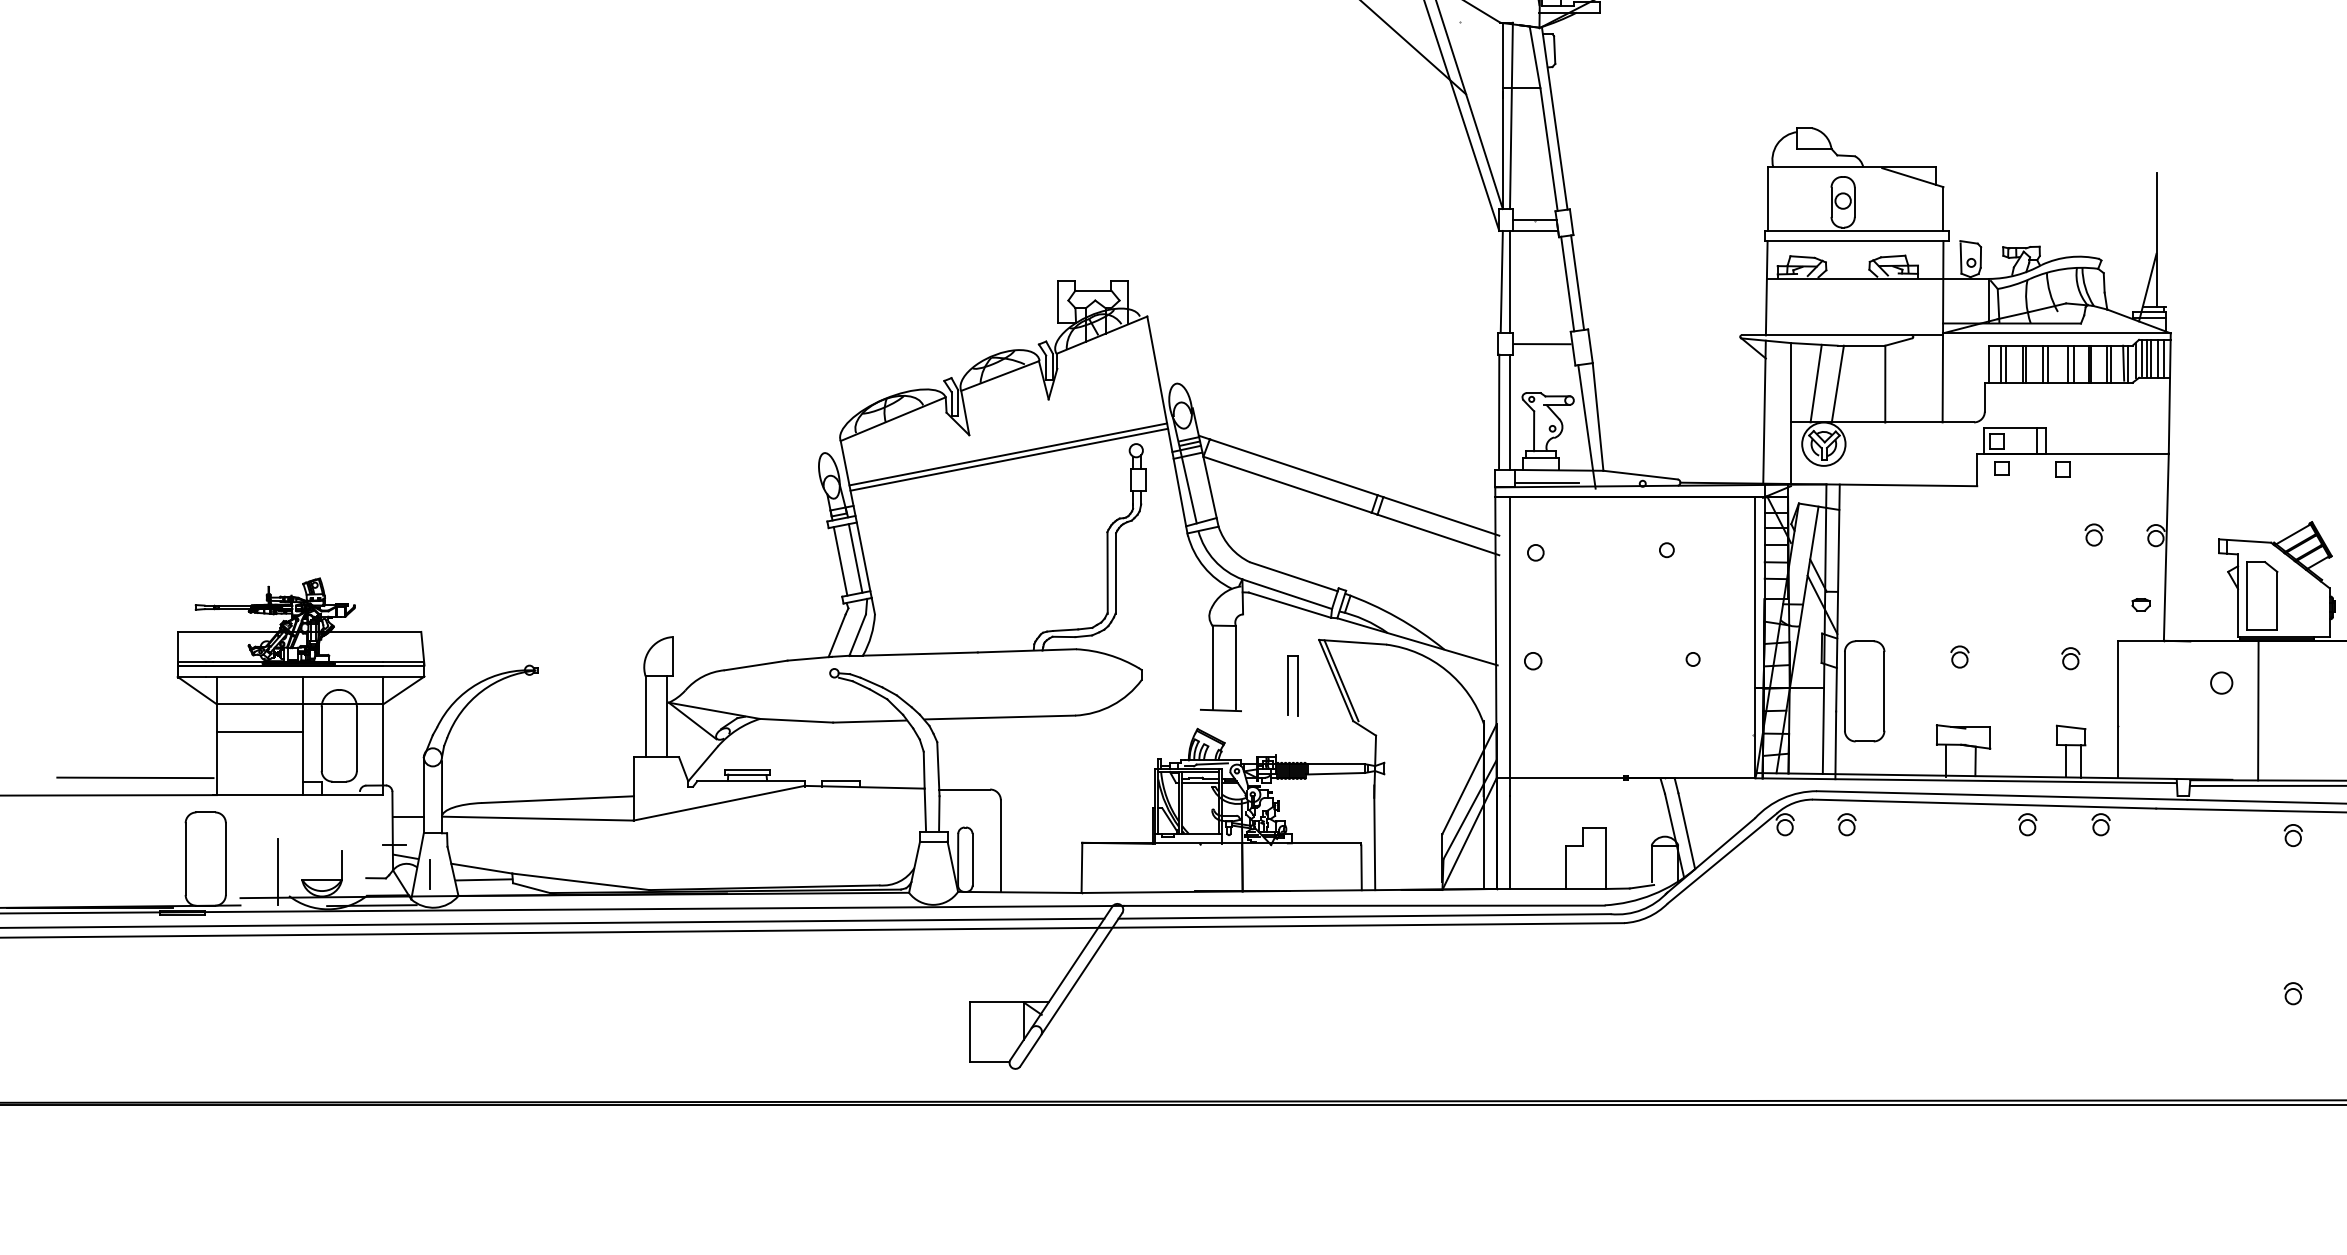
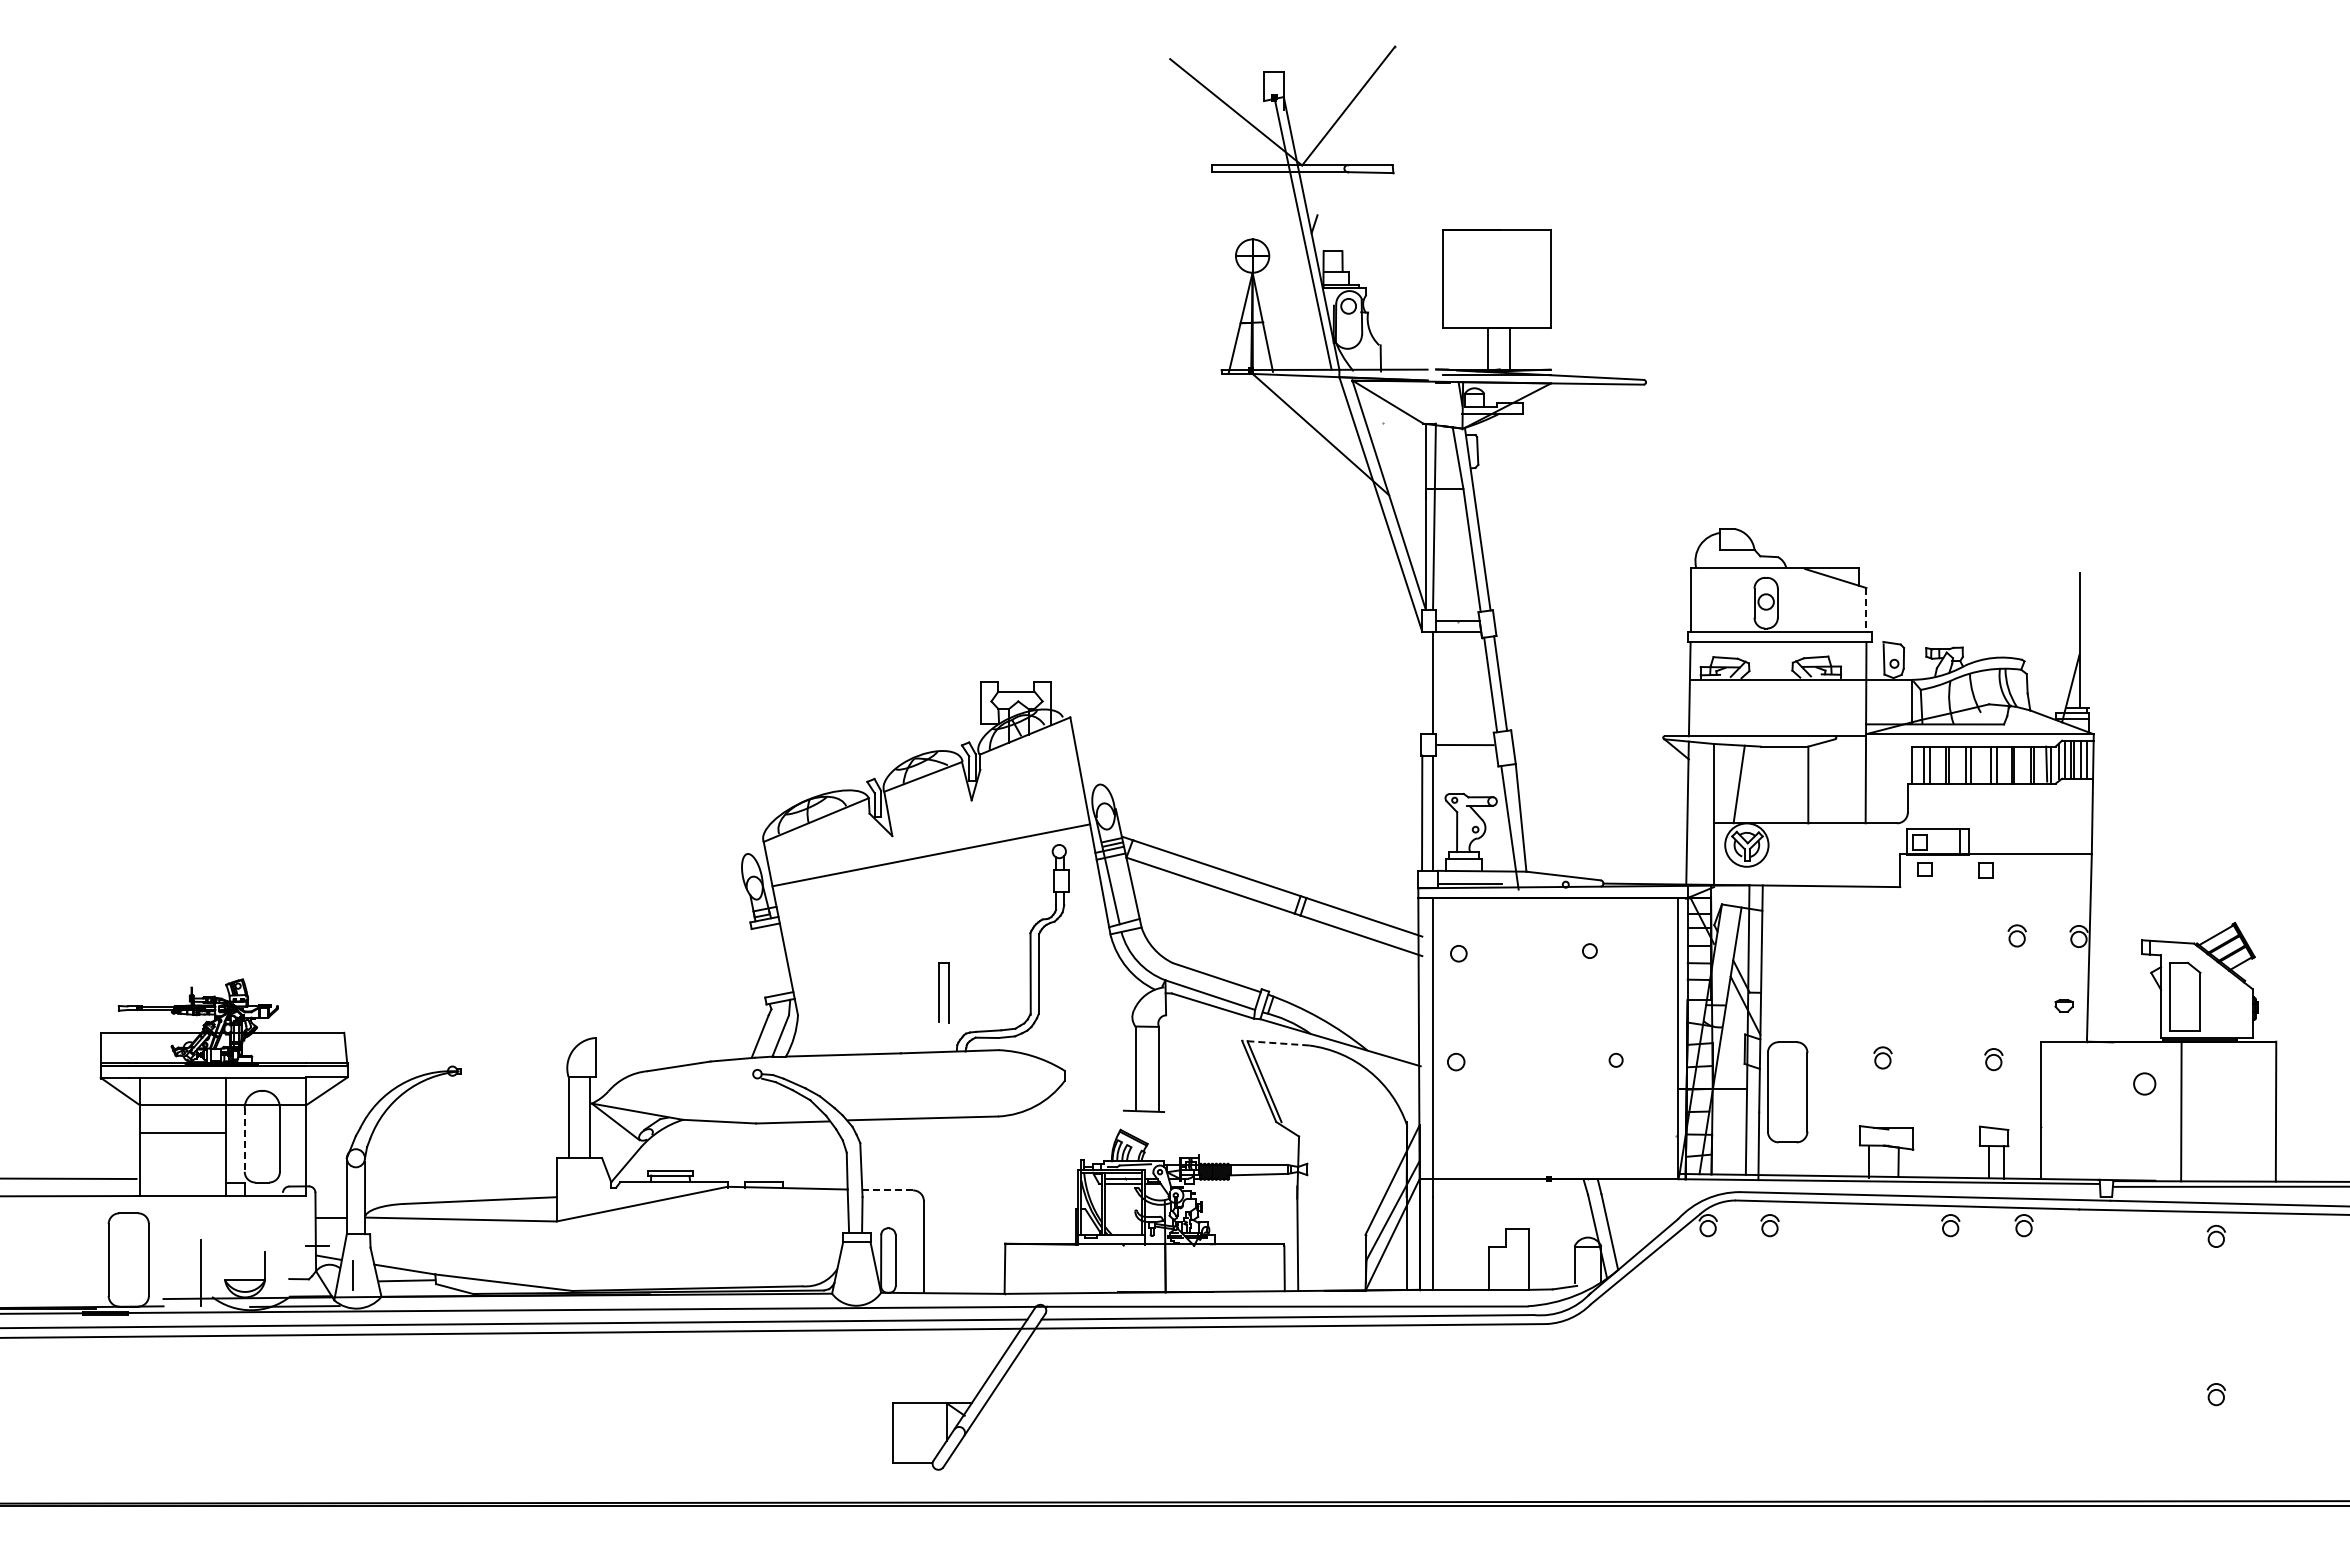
line: (1943, 208) -> (1866, 609), solid -> dashed
line: (1501, 280) -> (1424, 681), removed
line: (1837, 383) -> (1760, 784), removed
line: (1009, 459) -> (932, 860), removed
line: (855, 558) -> (778, 959), removed
line: (840, 561) -> (763, 962), removed
line: (1352, 642) -> (1275, 1043), solid -> dashed
part: (1292, 685) -> (943, 992), moved
line: (321, 738) -> (244, 1139), solid -> dashed
line: (964, 789) -> (887, 1190), solid -> dashed

